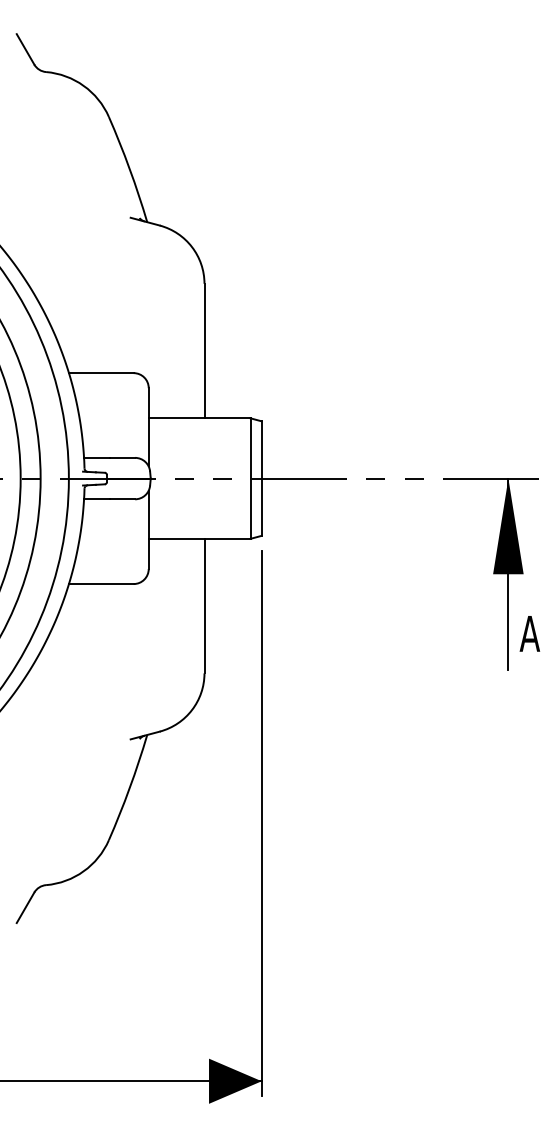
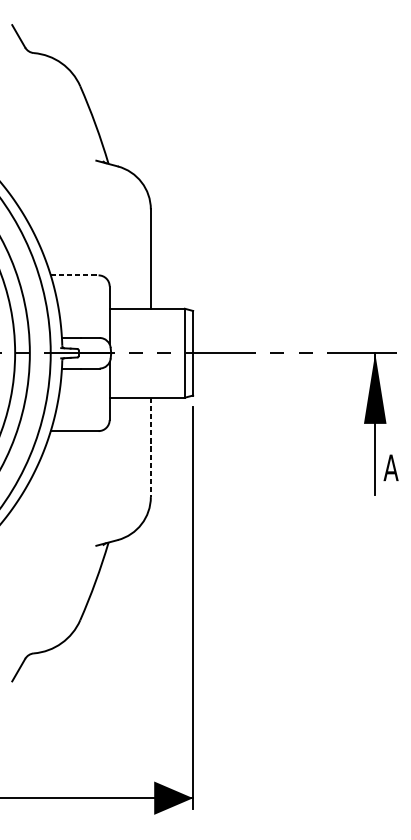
line: (101, 373) -> (74, 275), solid -> dashed
line: (204, 606) -> (150, 447), solid -> dashed

